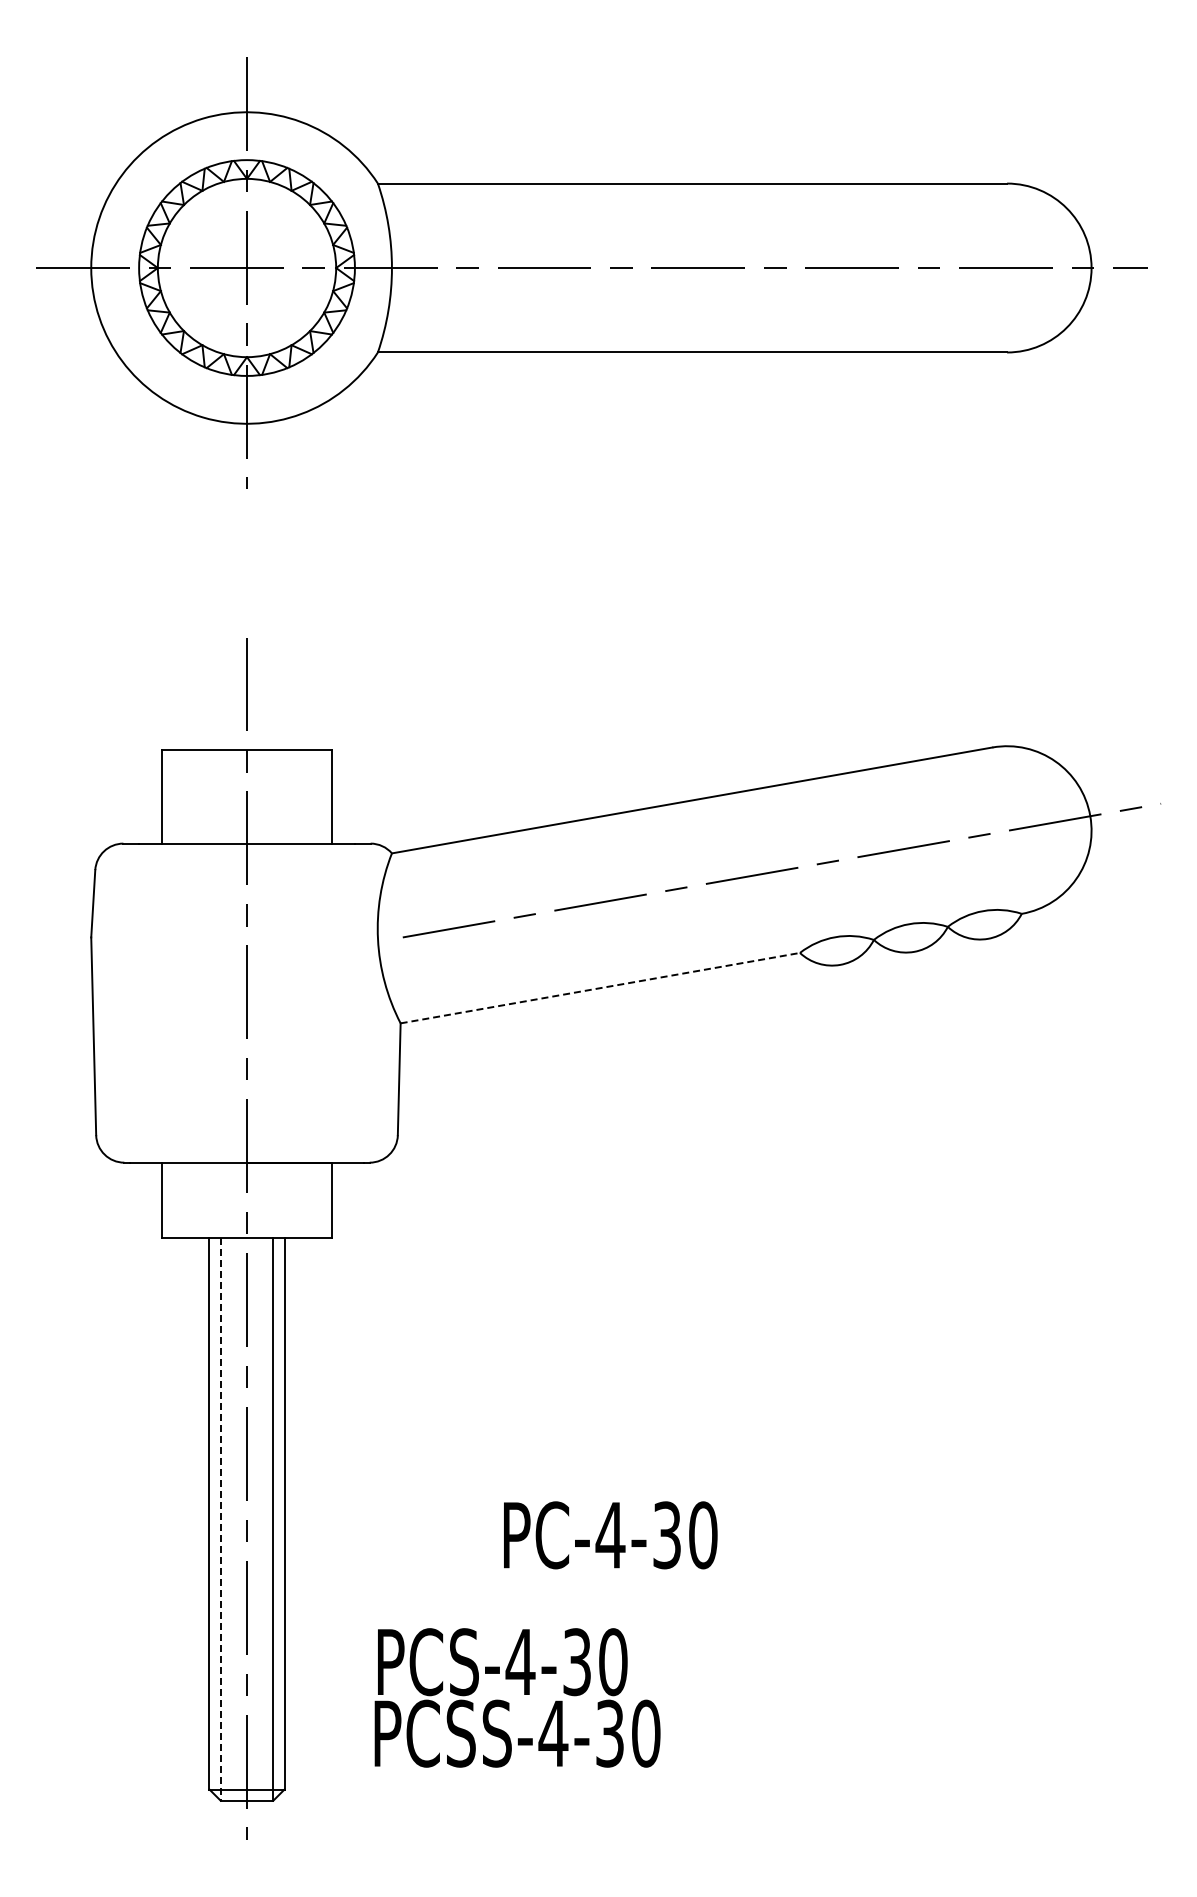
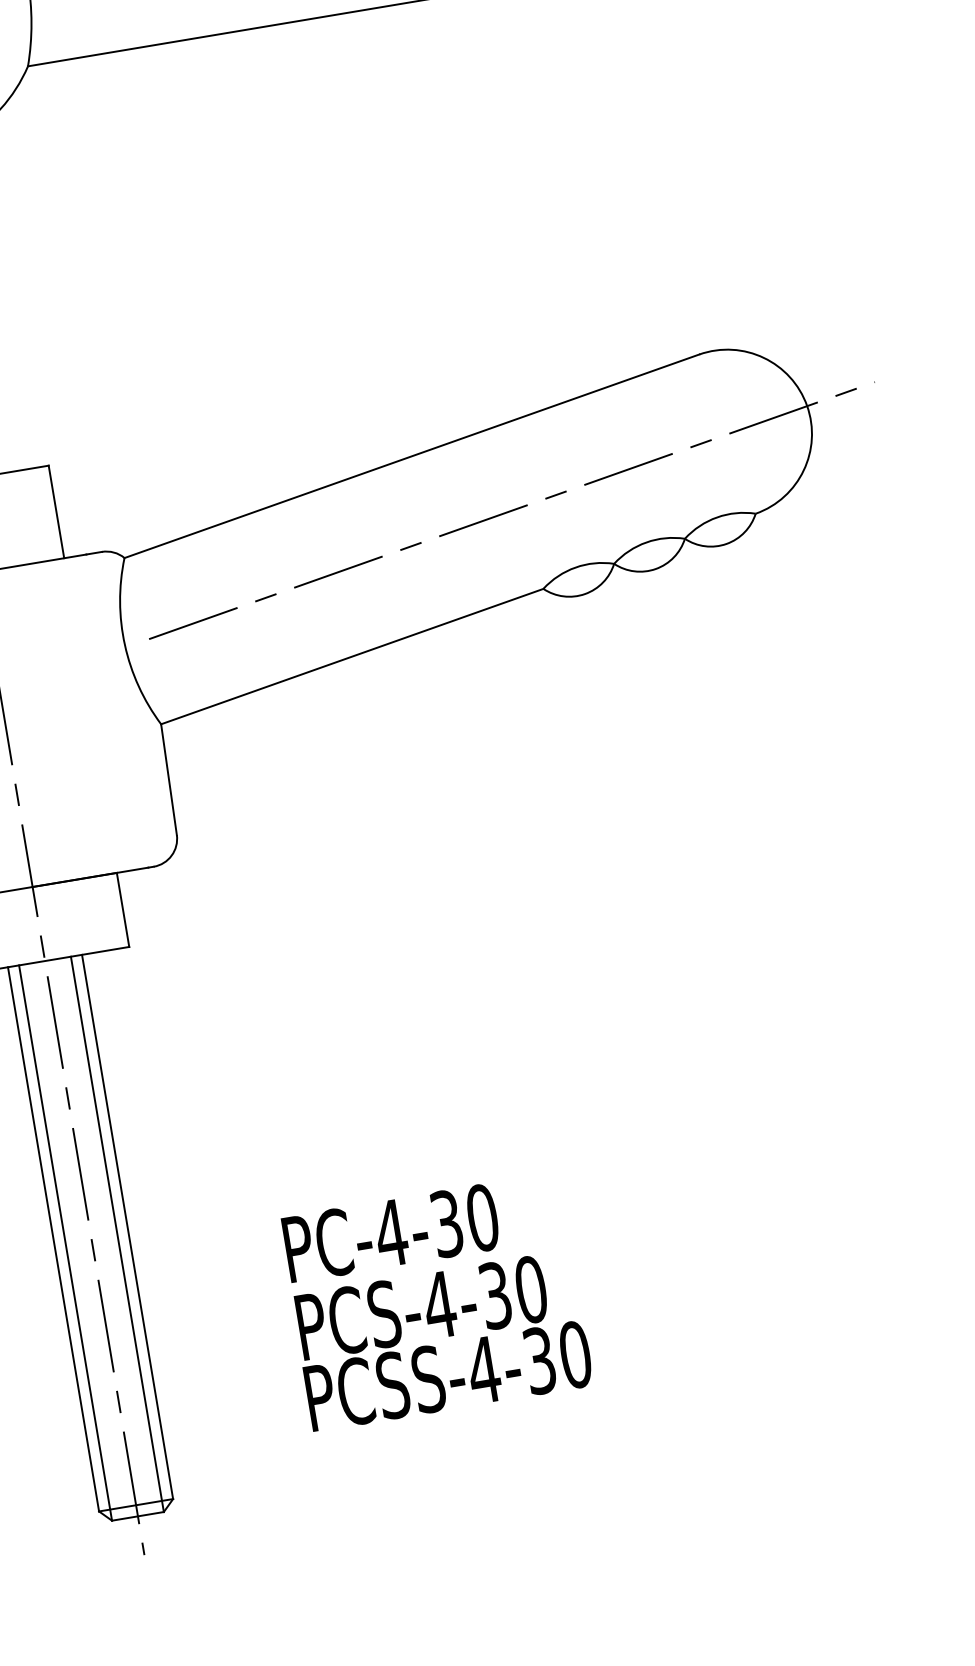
line: (600, 988) -> (352, 656), dashed -> solid
line: (220, 1519) -> (65, 1243), dashed -> solid
text: (610, 1535) -> (391, 1233), moved
text: (517, 1697) -> (442, 1340), moved

